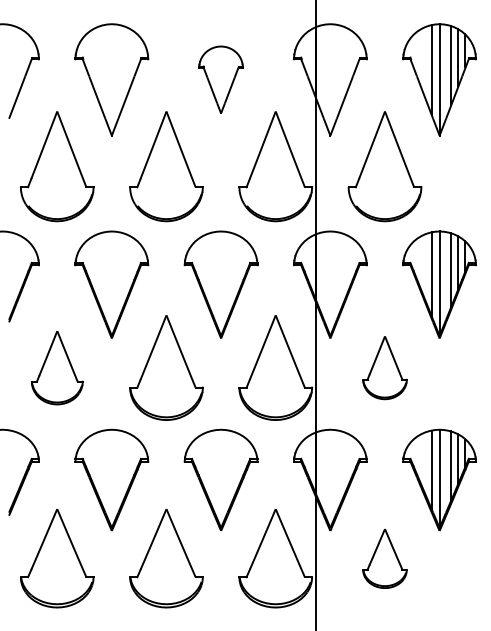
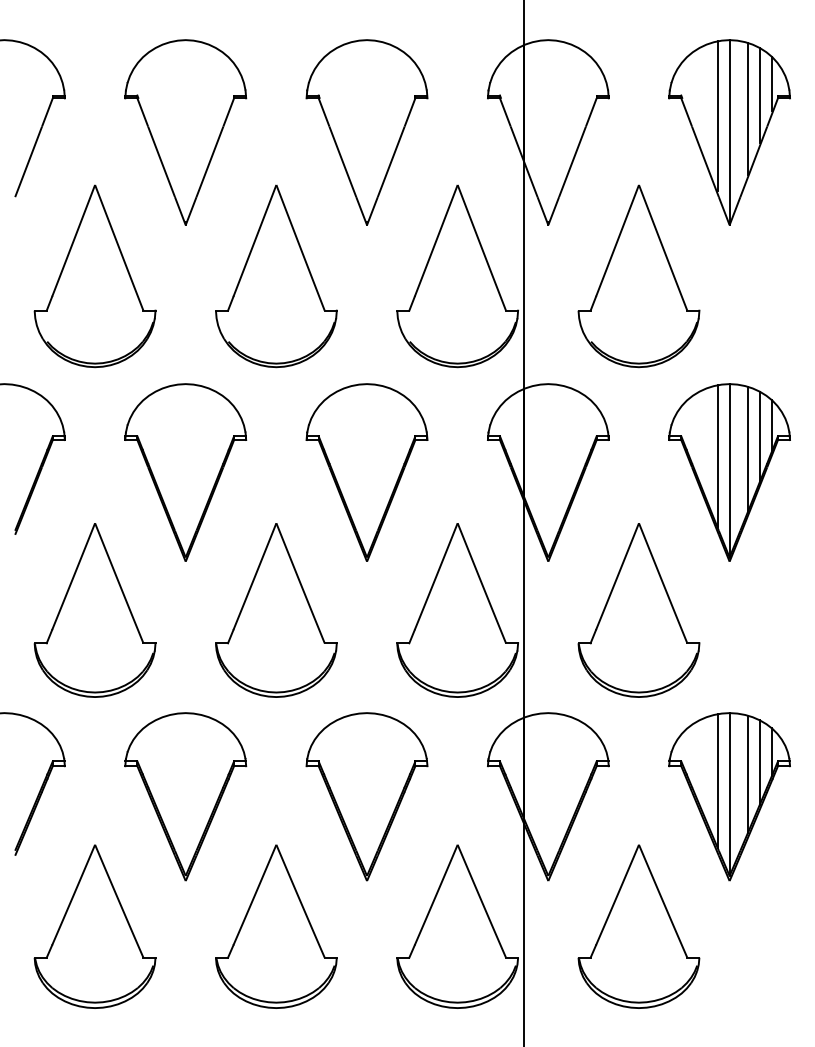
part: (220, 79) -> (366, 131), size x1.67
part: (57, 367) -> (95, 609), size x1.43
part: (384, 367) -> (638, 609), size x1.67
part: (384, 558) -> (638, 926), size x1.67

